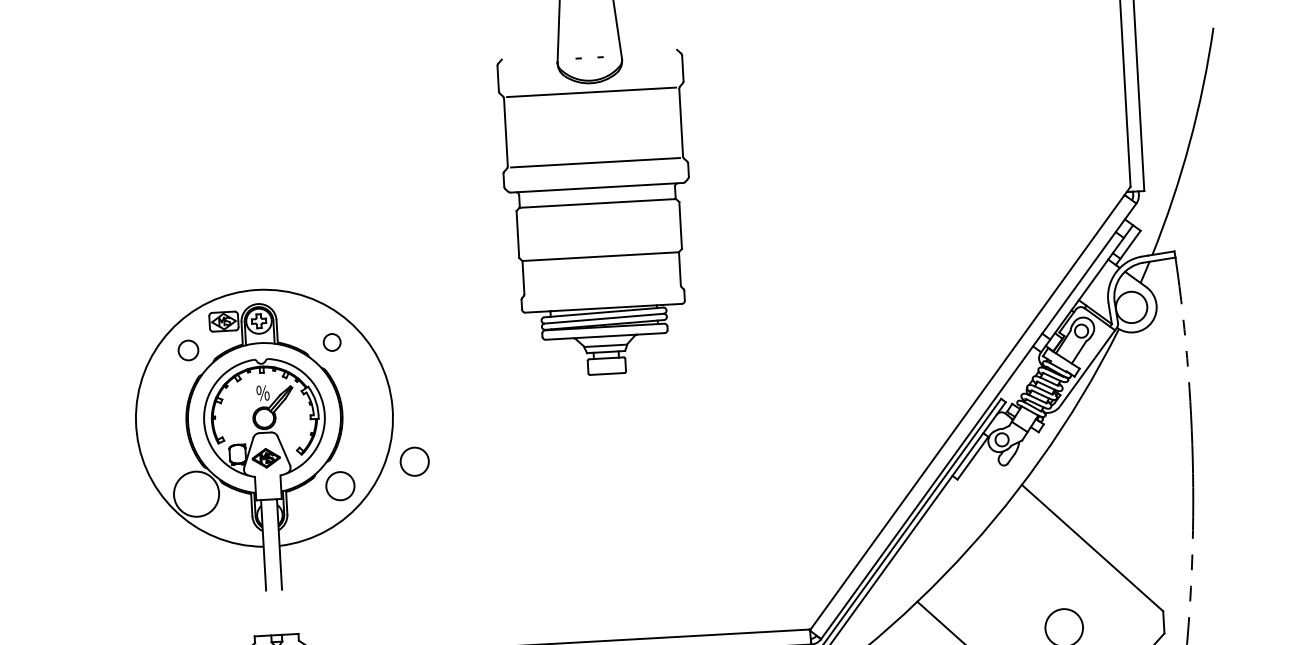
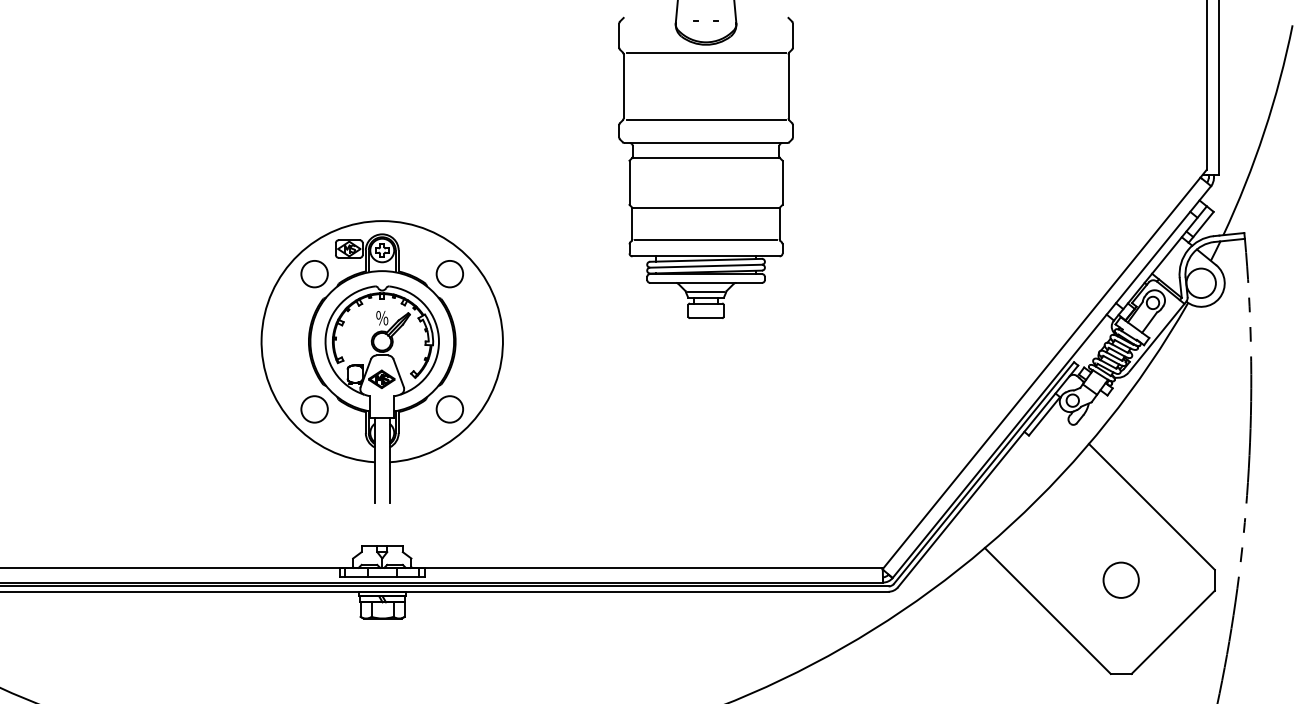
line: (602, 291) -> (705, 240), added
circle: (331, 342) -> (449, 274), size x1.67
circle: (188, 350) -> (314, 274), size x1.43
circle: (414, 461) -> (520, 390), removed
circle: (196, 494) -> (314, 409), size x0.62

